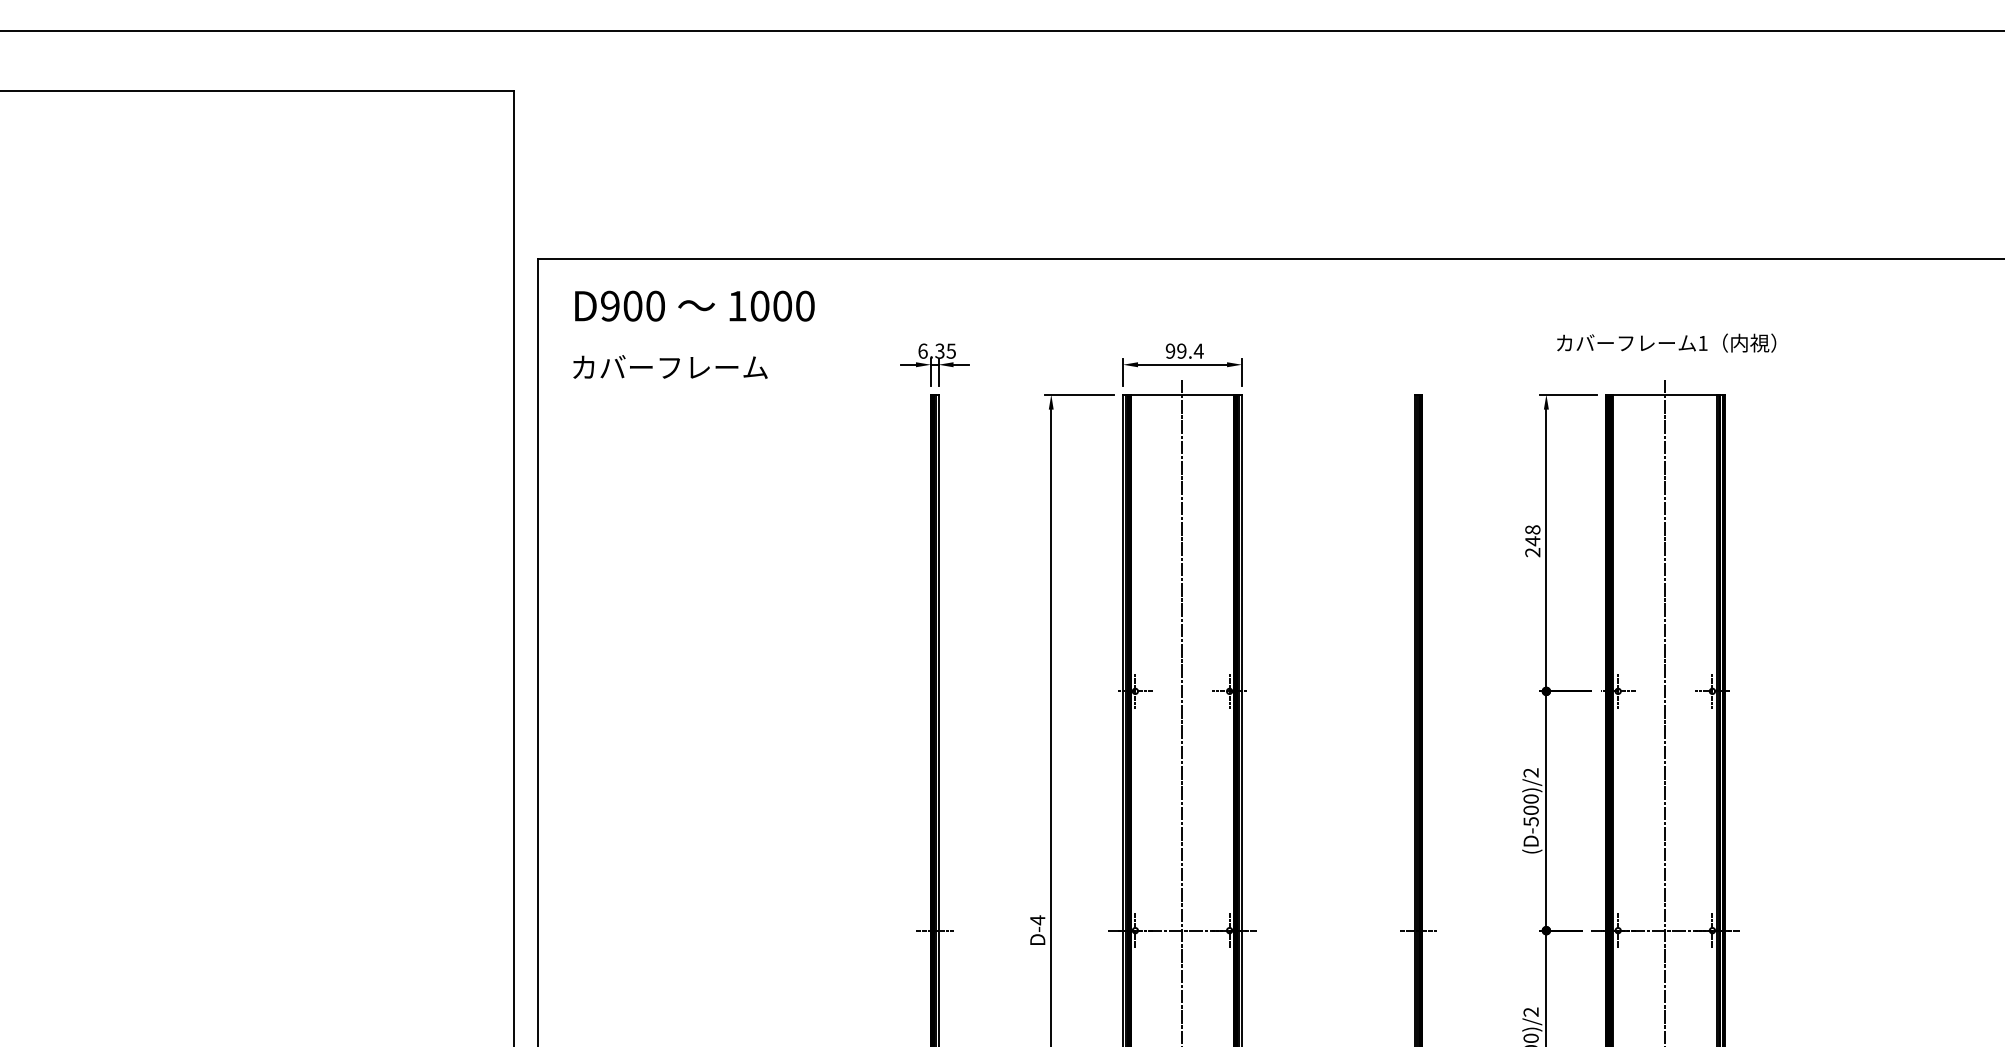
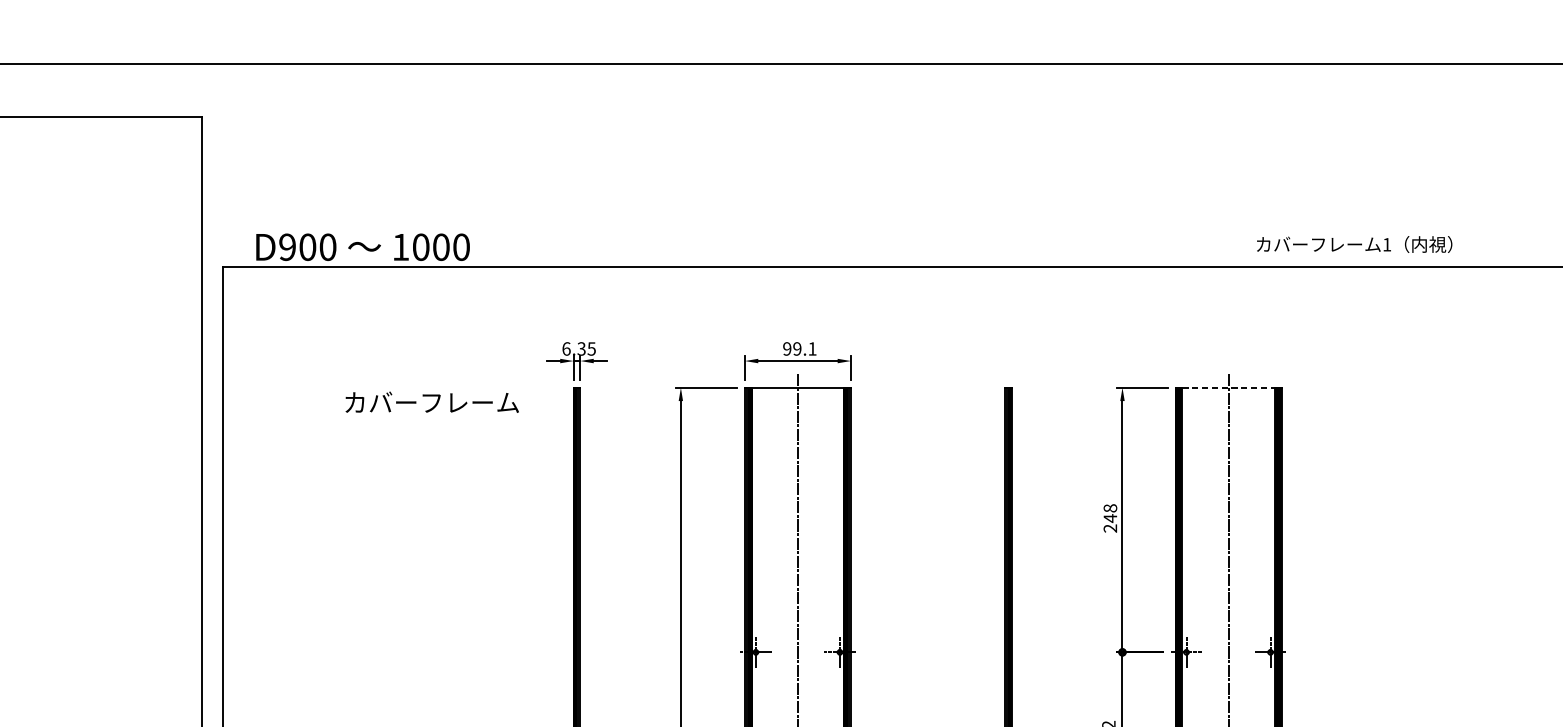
text: (694, 305) -> (362, 246), moved
text: (1666, 342) -> (1354, 243), moved
text: (1198, 350) -> (812, 348), 99.4 -> 99.1
text: (670, 366) -> (432, 401), moved
line: (1665, 394) -> (1228, 387), solid -> dashed

